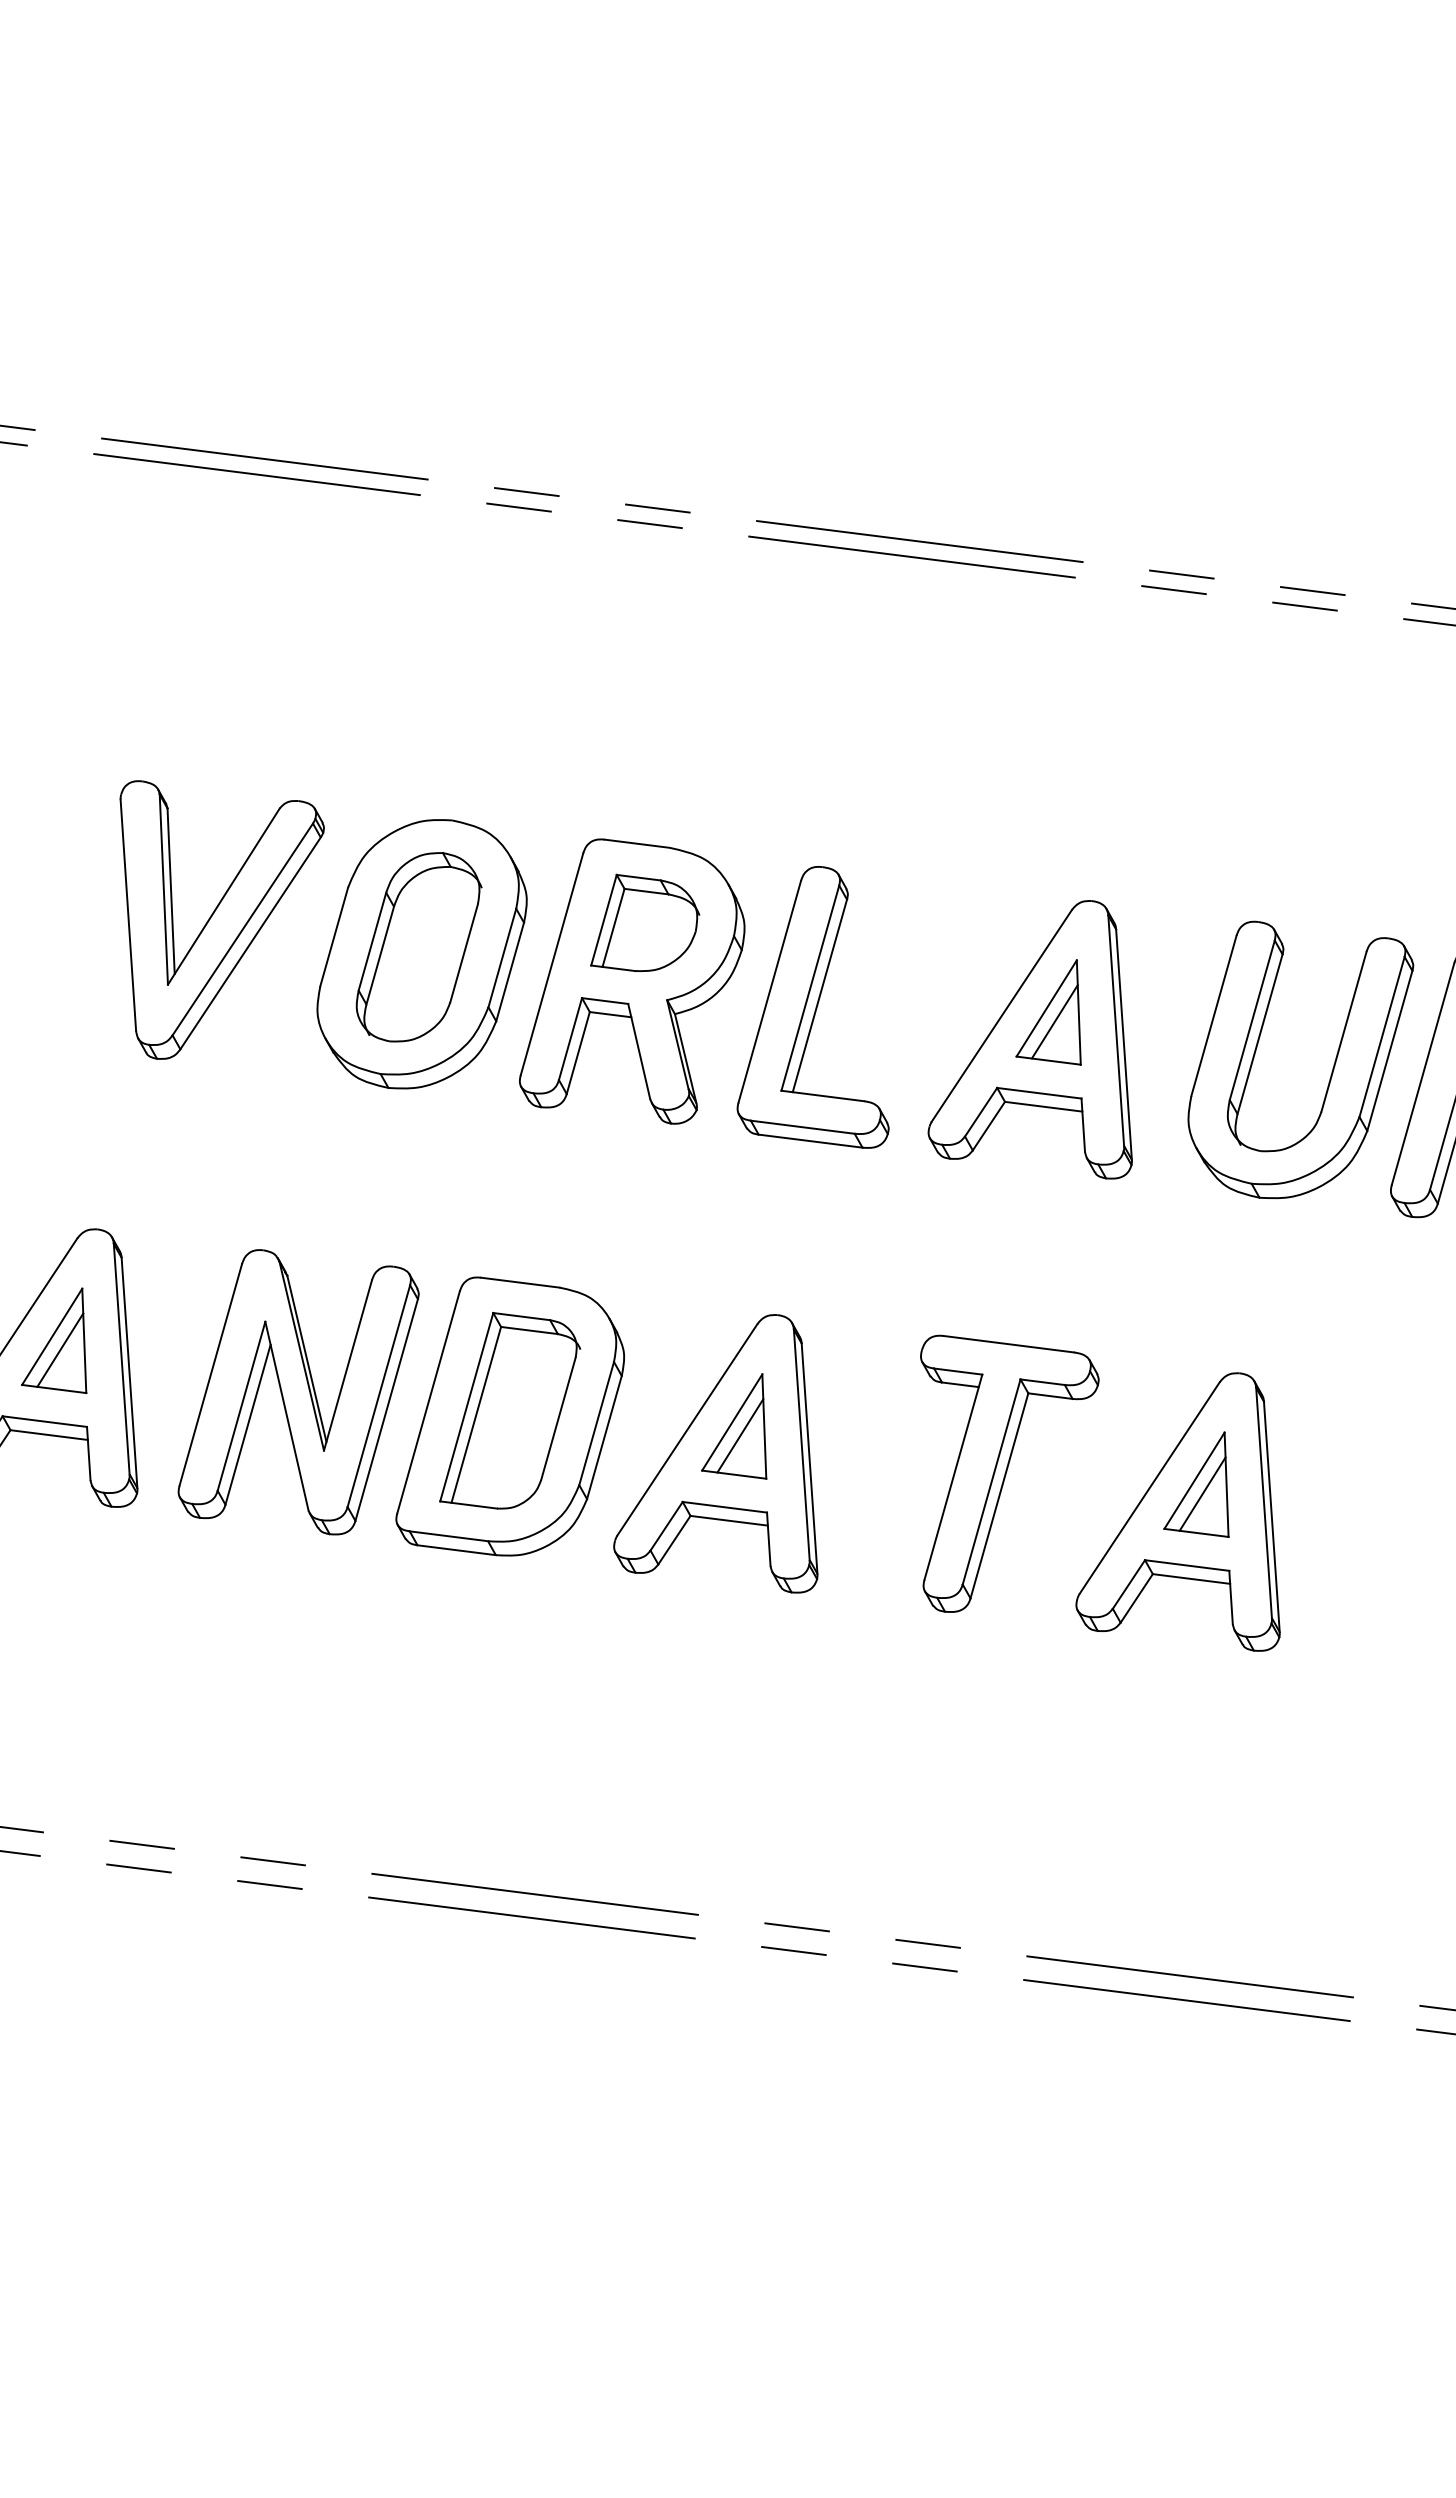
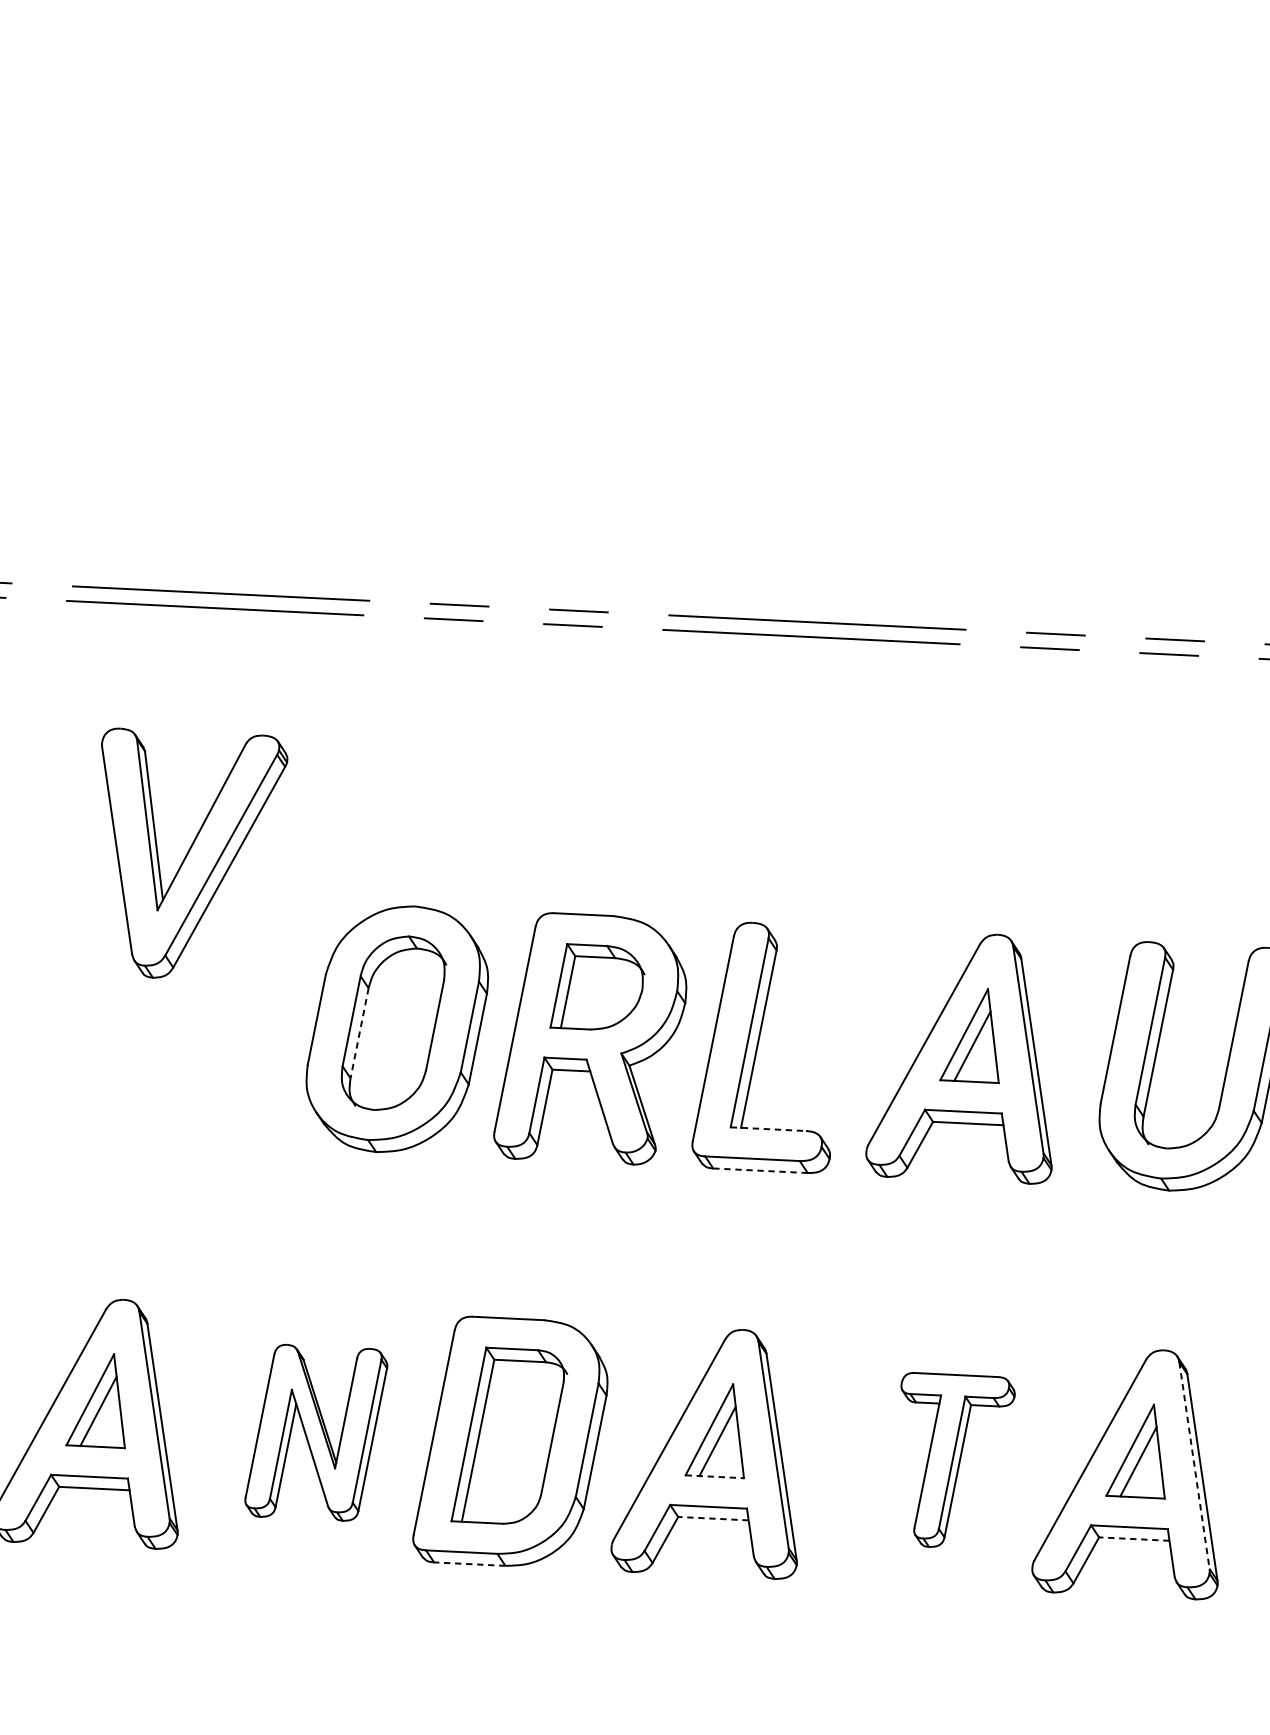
part: (221, 919) -> (201, 847), moved
line: (380, 955) -> (359, 1033), solid -> dashed
line: (822, 1095) -> (768, 1128), solid -> dashed
line: (810, 1141) -> (760, 1171), solid -> dashed
part: (298, 1392) -> (316, 1432), size x0.7
part: (1009, 1473) -> (962, 1456), size x0.7
line: (734, 1474) -> (715, 1476), solid -> dashed
line: (1264, 1503) -> (1194, 1465), solid -> dashed
line: (729, 1520) -> (713, 1518), solid -> dashed
line: (456, 1550) -> (469, 1564), solid -> dashed
line: (1191, 1578) -> (1134, 1538), solid -> dashed

